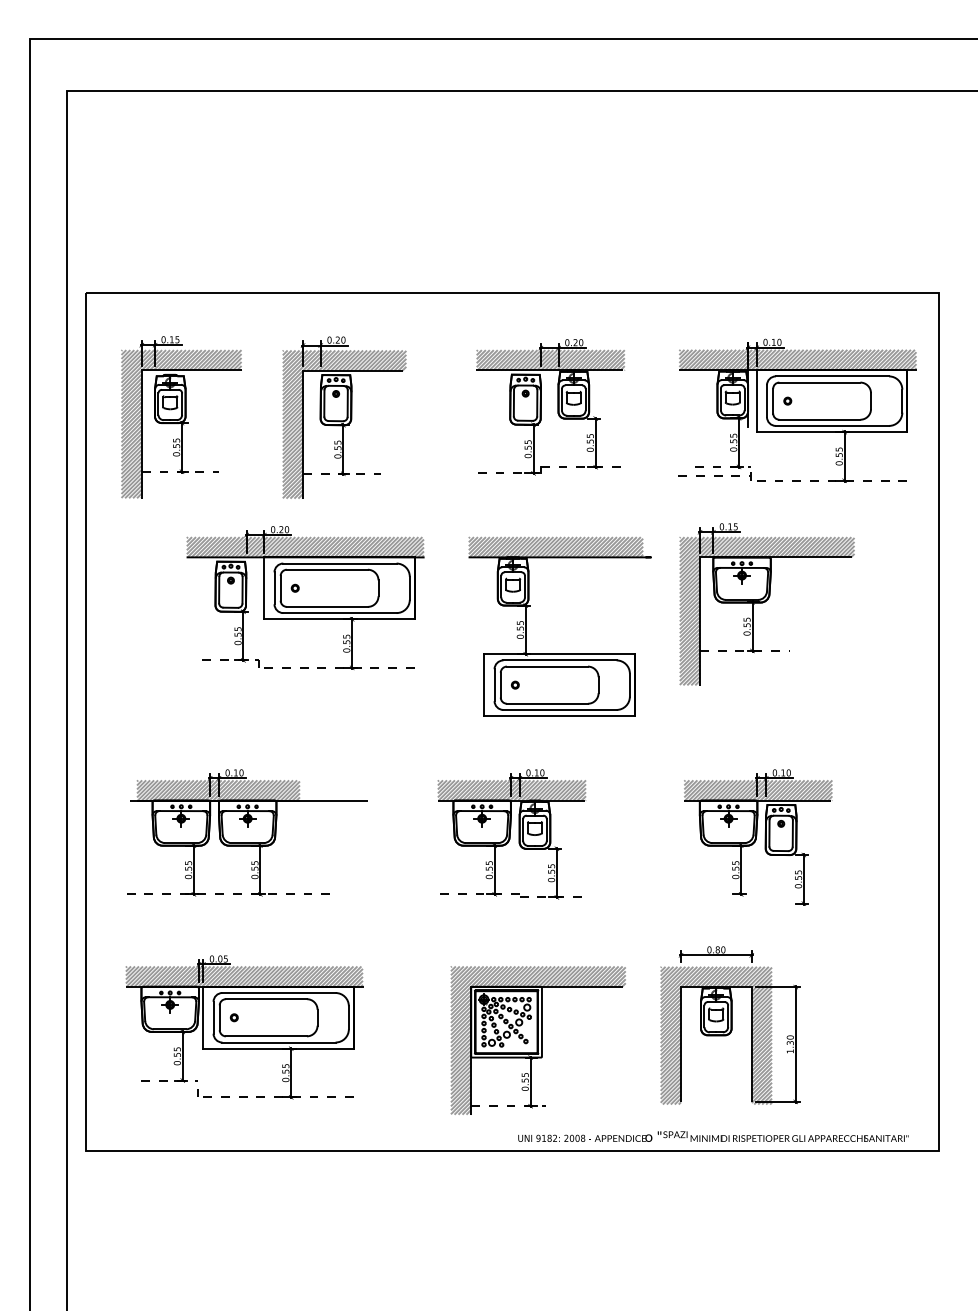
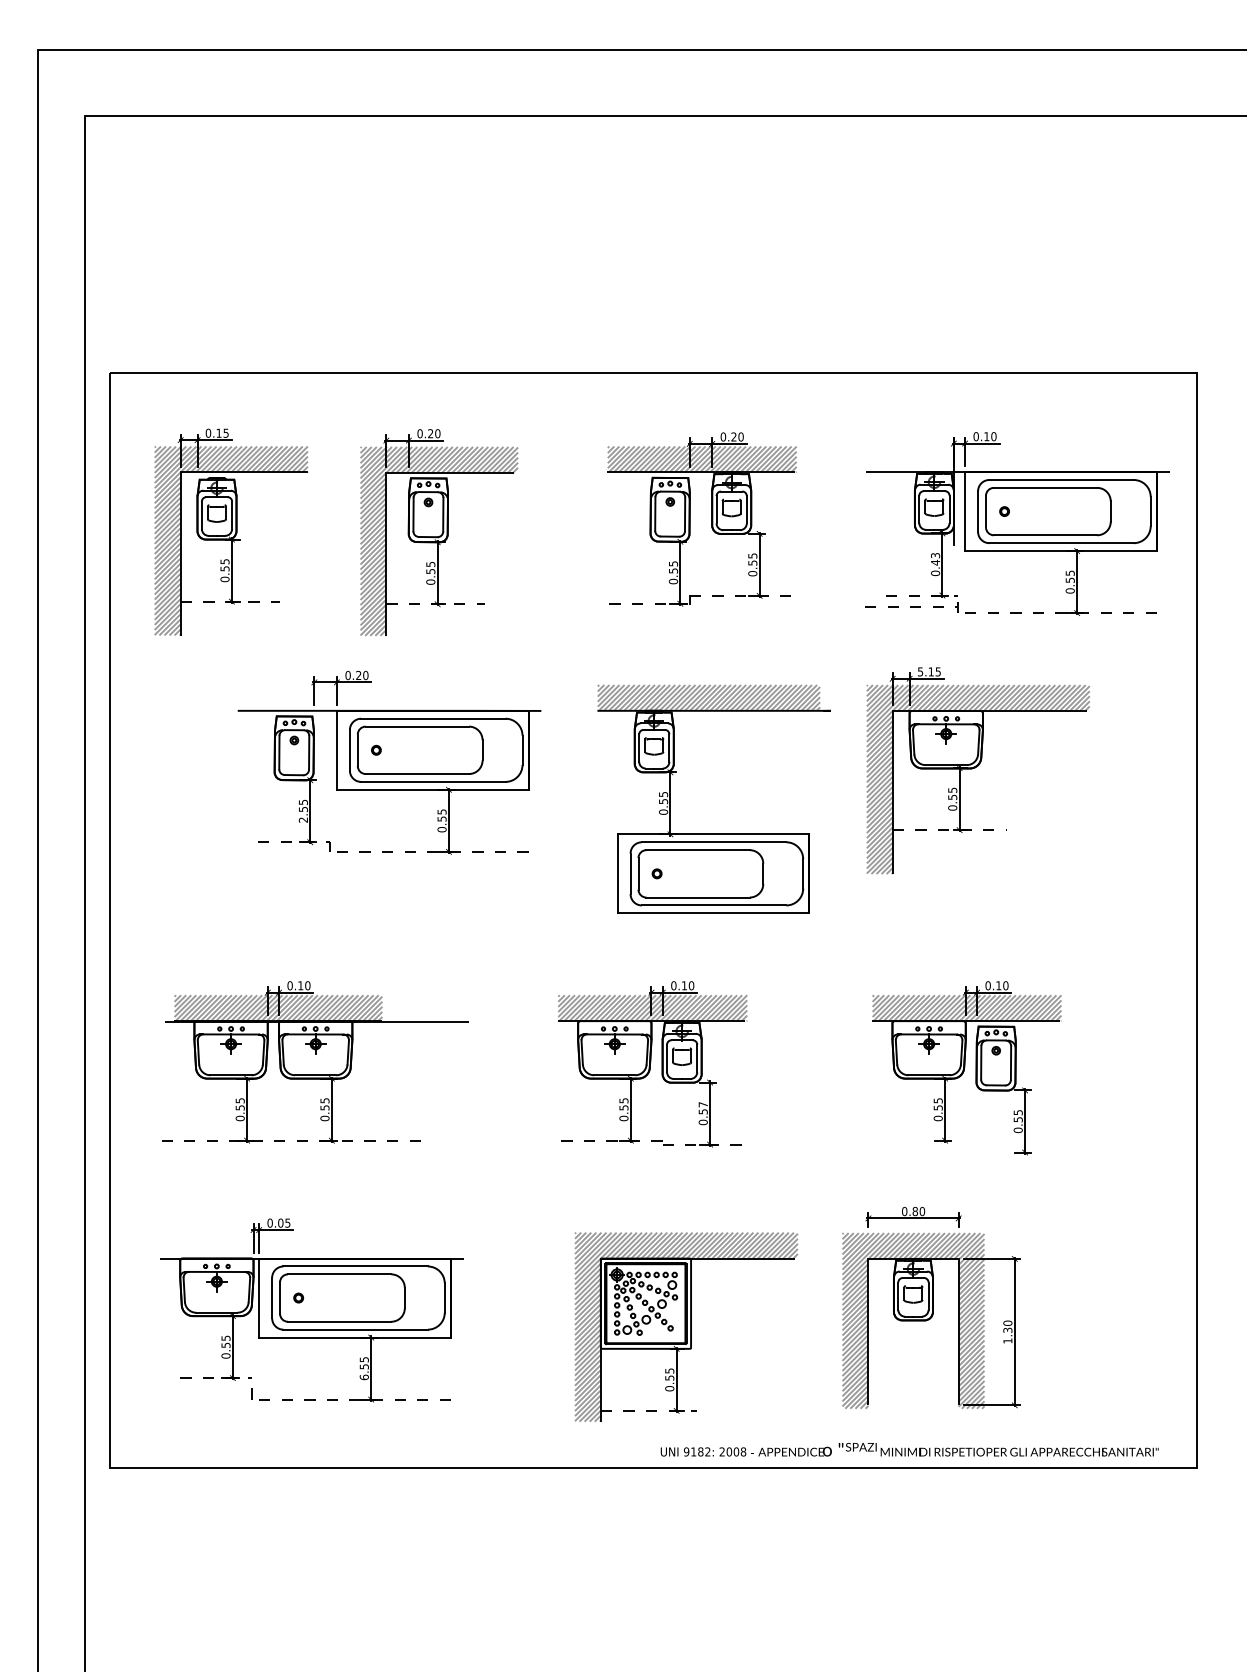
hatch: (797, 360) -> (1017, 459), removed
text: (733, 438) -> (935, 559), 0.55 -> 0.43
text: (721, 526) -> (920, 671), 0.15 -> 5.15
hatch: (305, 546) -> (389, 697), removed
text: (238, 642) -> (303, 819), 0.55 -> 2.55
text: (550, 866) -> (702, 1104), 0.55 -> 0.57
hatch: (244, 976) -> (311, 1245), removed
text: (285, 1079) -> (363, 1376), 0.55 -> 6.55

